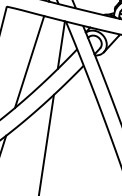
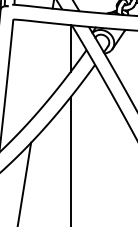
line: (29, 61) -> (42, 68), removed

